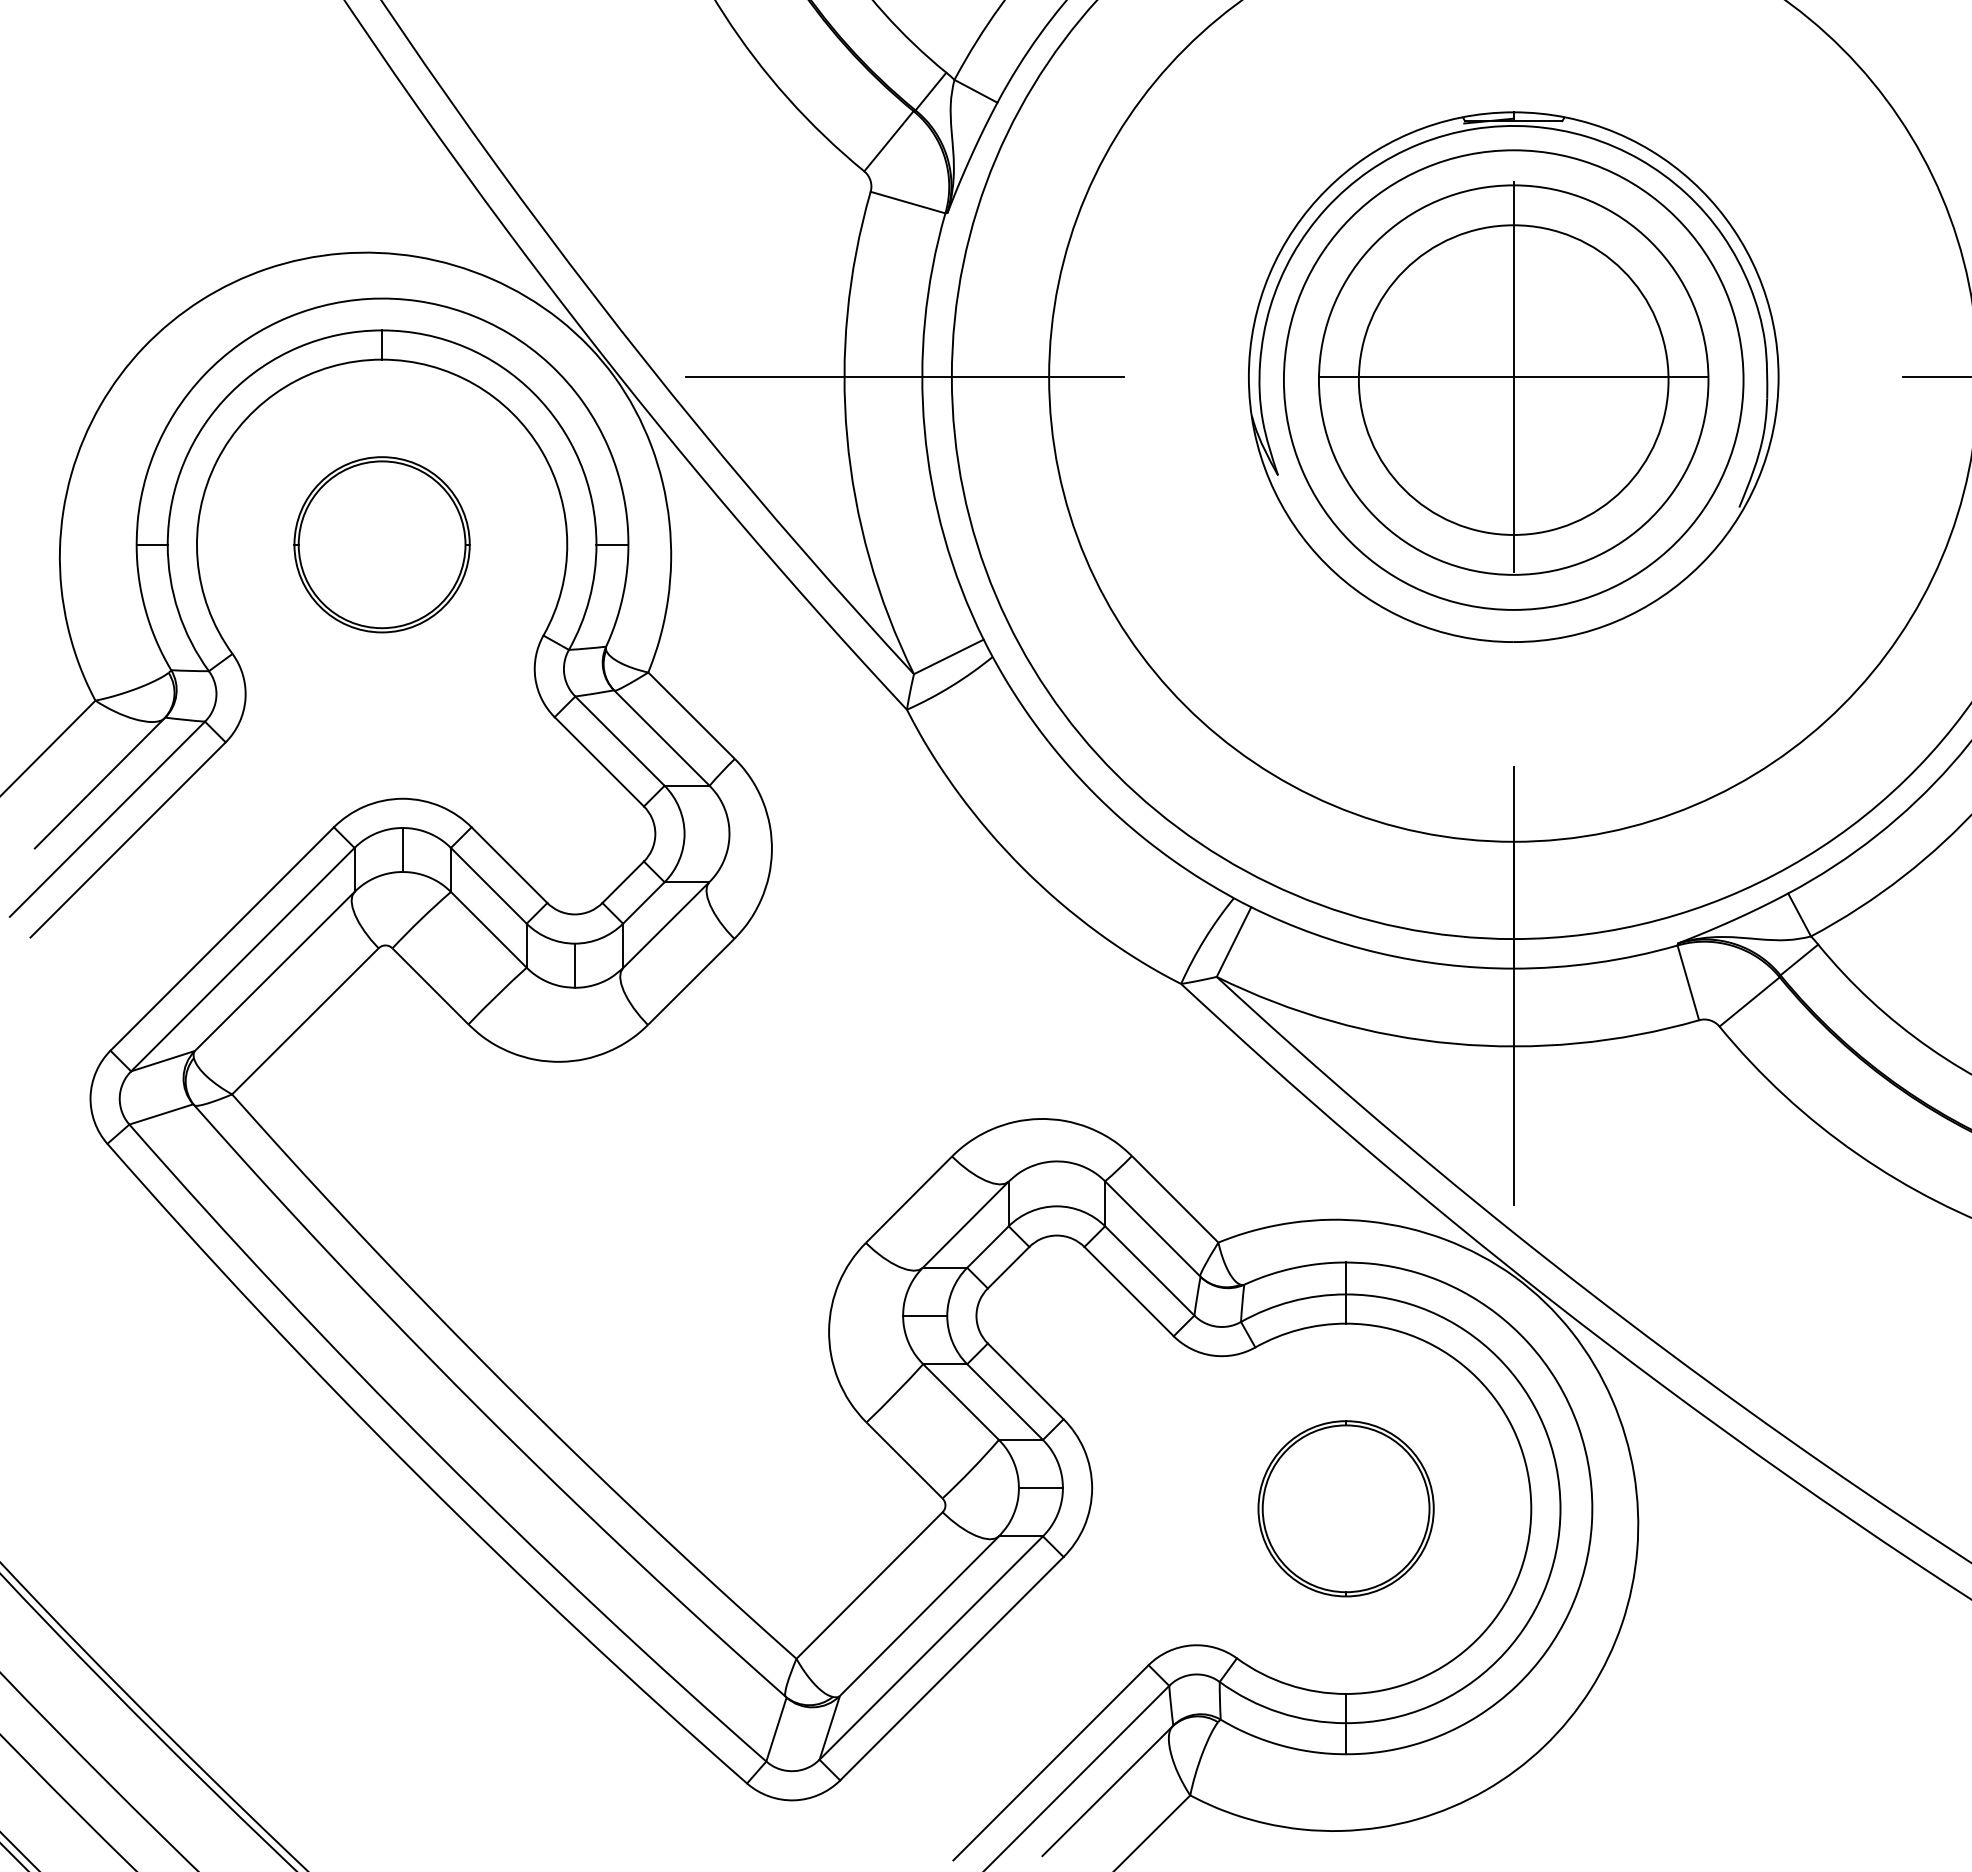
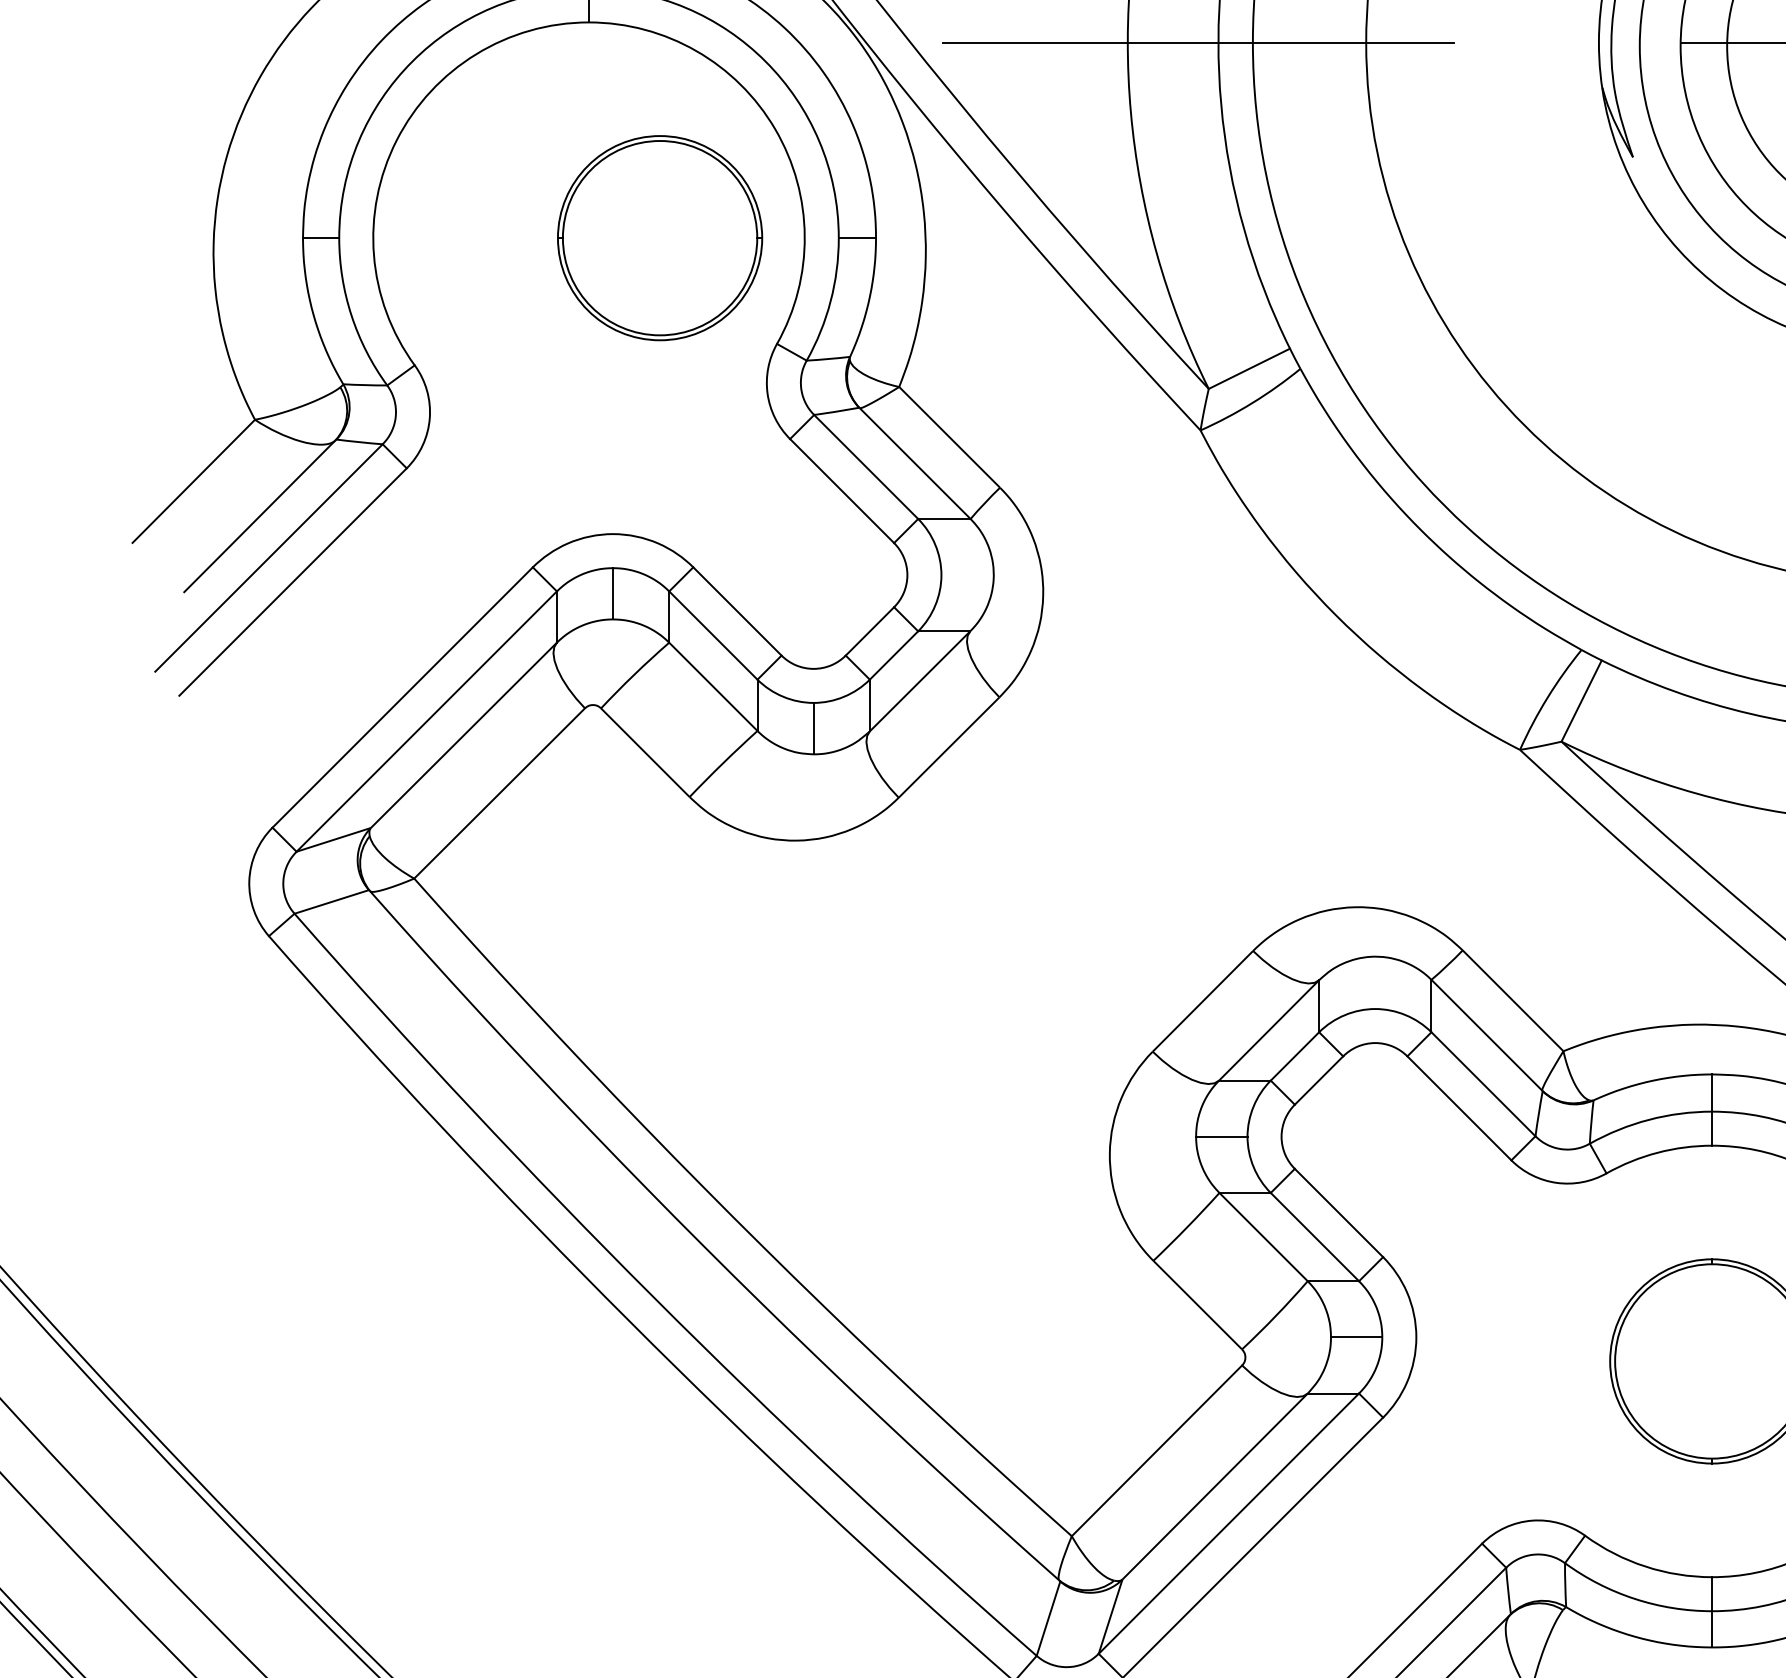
part: (381, 544) -> (659, 237), moved

